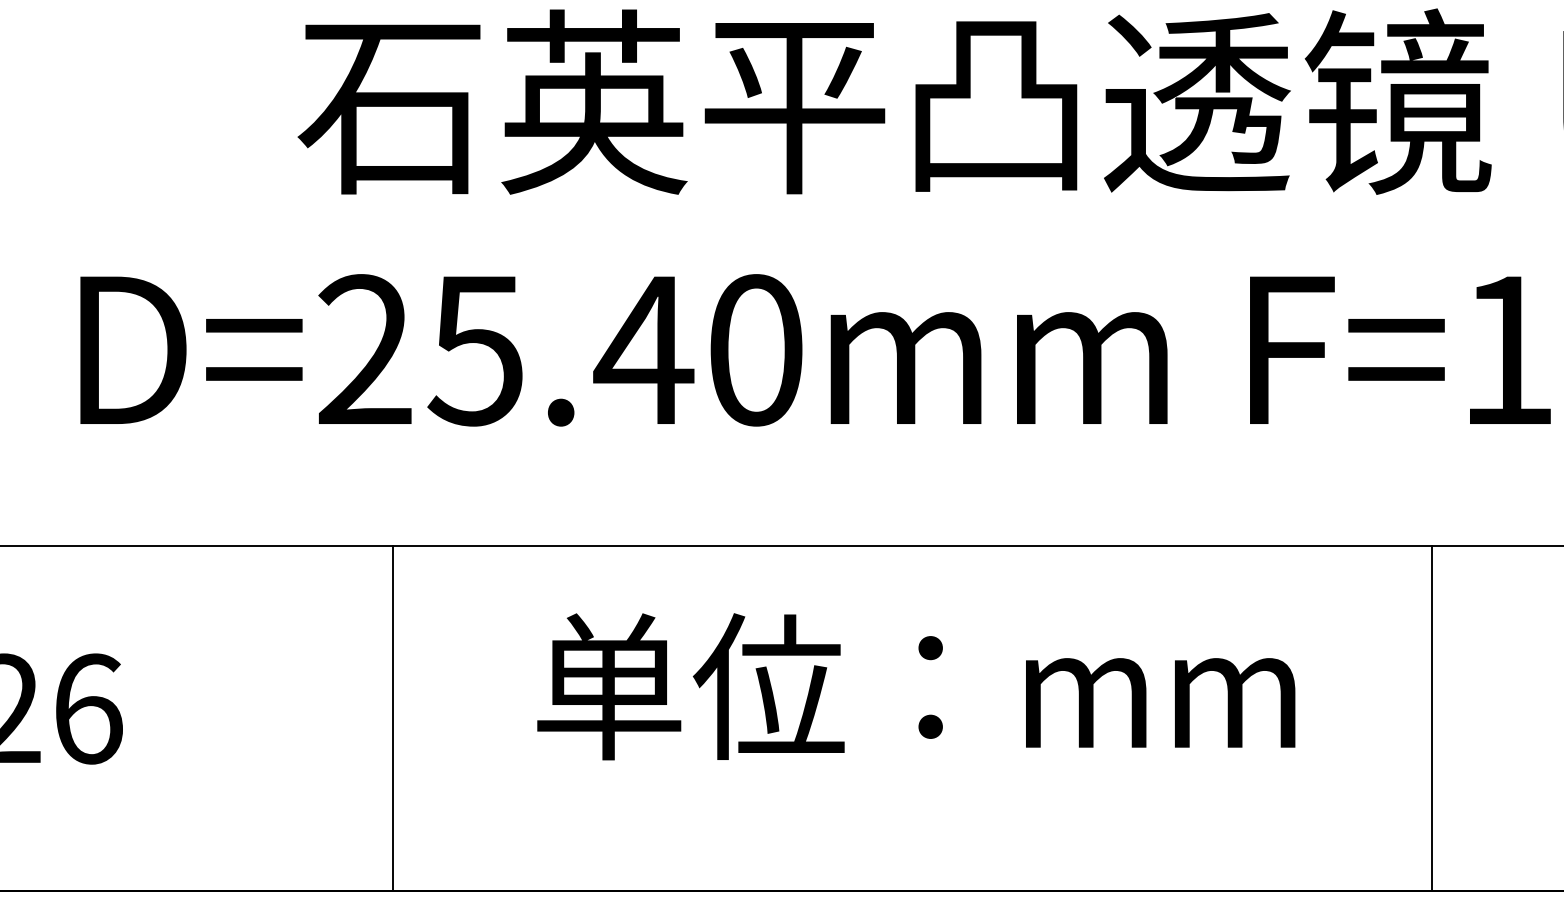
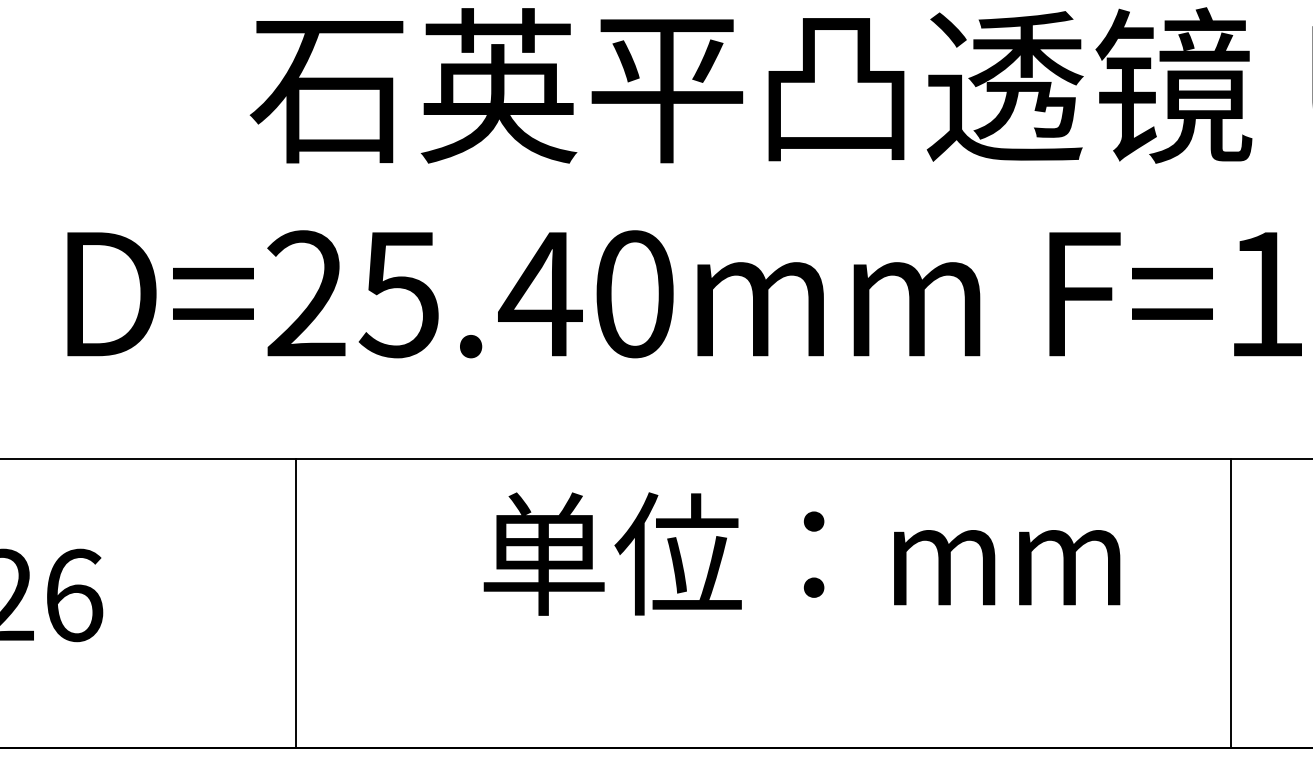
text: (916, 686) -> (802, 553), moved
line: (392, 718) -> (295, 603), moved
line: (1432, 718) -> (1231, 603), moved

